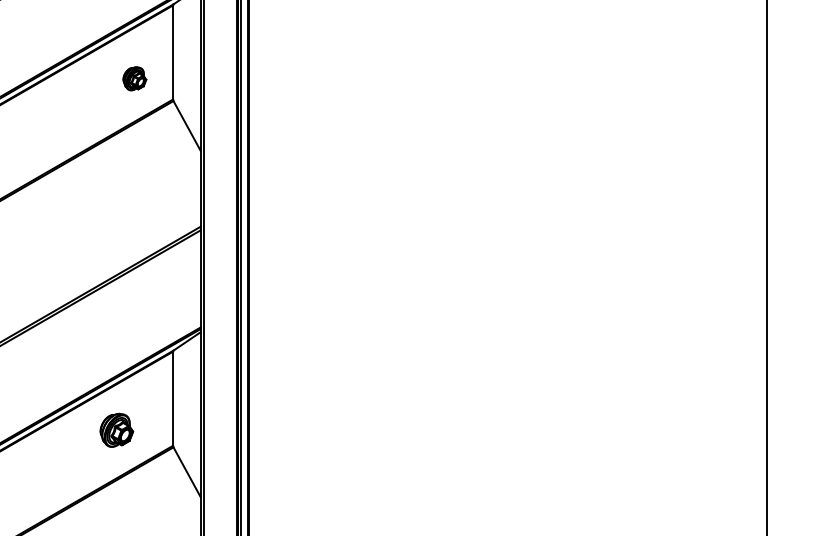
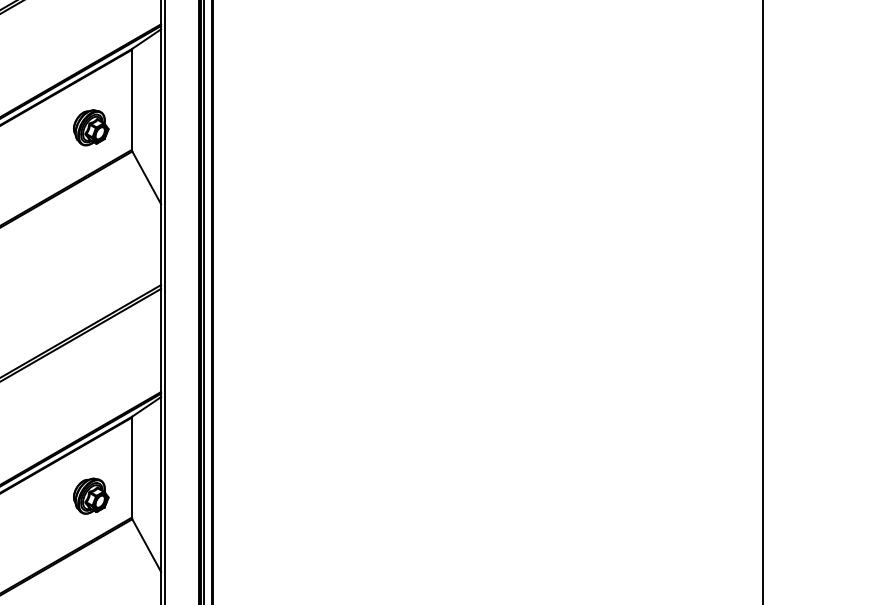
part: (135, 78) -> (91, 127), size x1.43
part: (117, 429) -> (91, 495), moved

